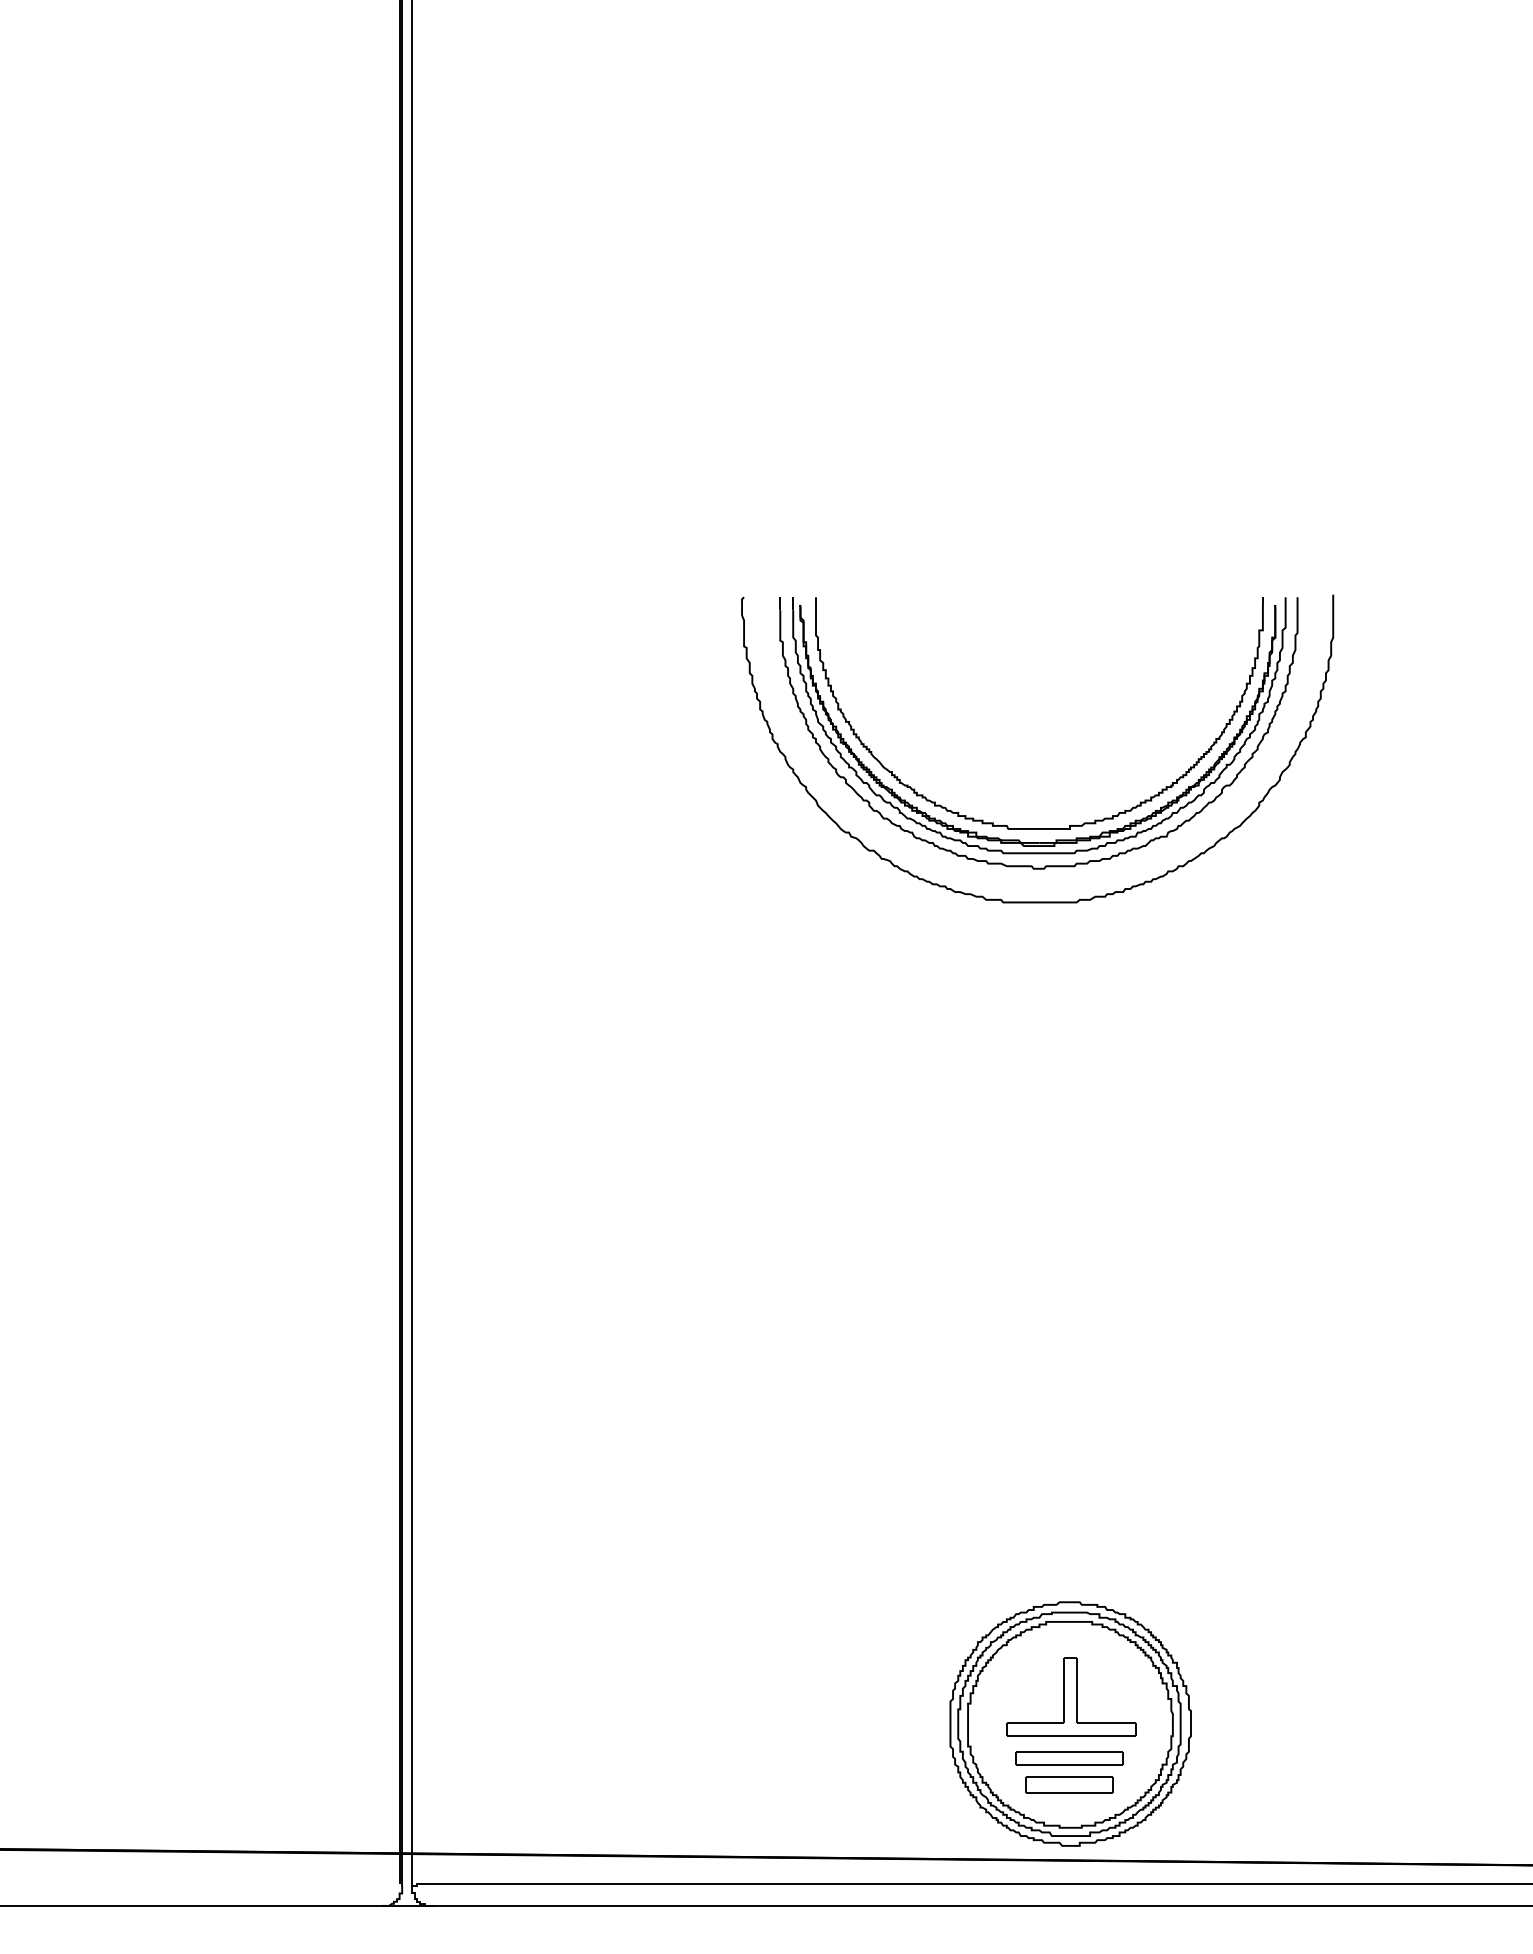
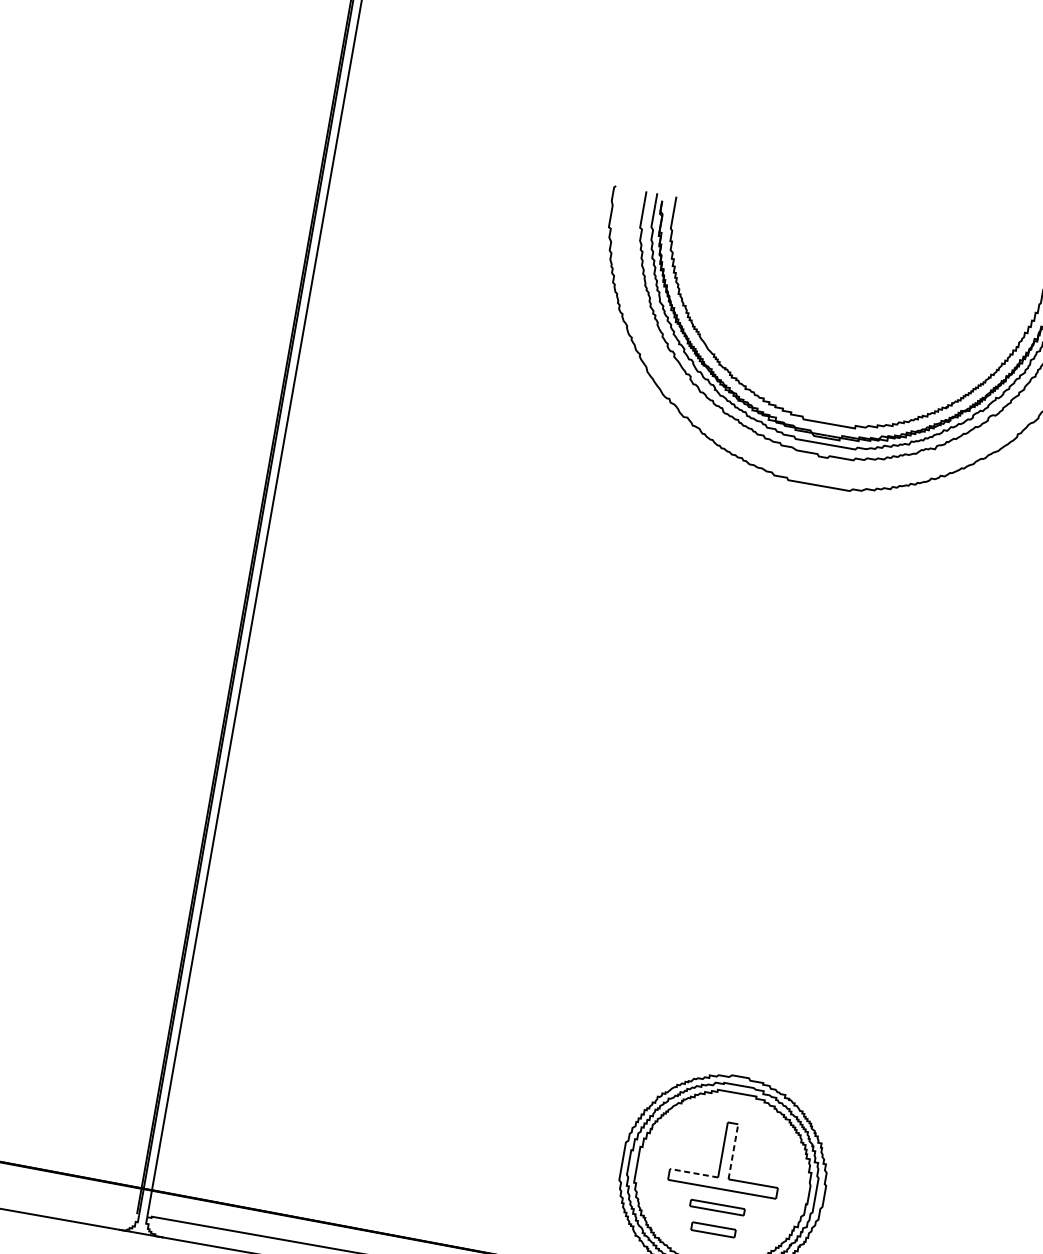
line: (1076, 1690) -> (733, 1151), solid -> dashed
line: (1035, 1723) -> (693, 1173), solid -> dashed
part: (1069, 1758) -> (717, 1207), size x0.6
part: (1069, 1784) -> (713, 1229), size x0.6

